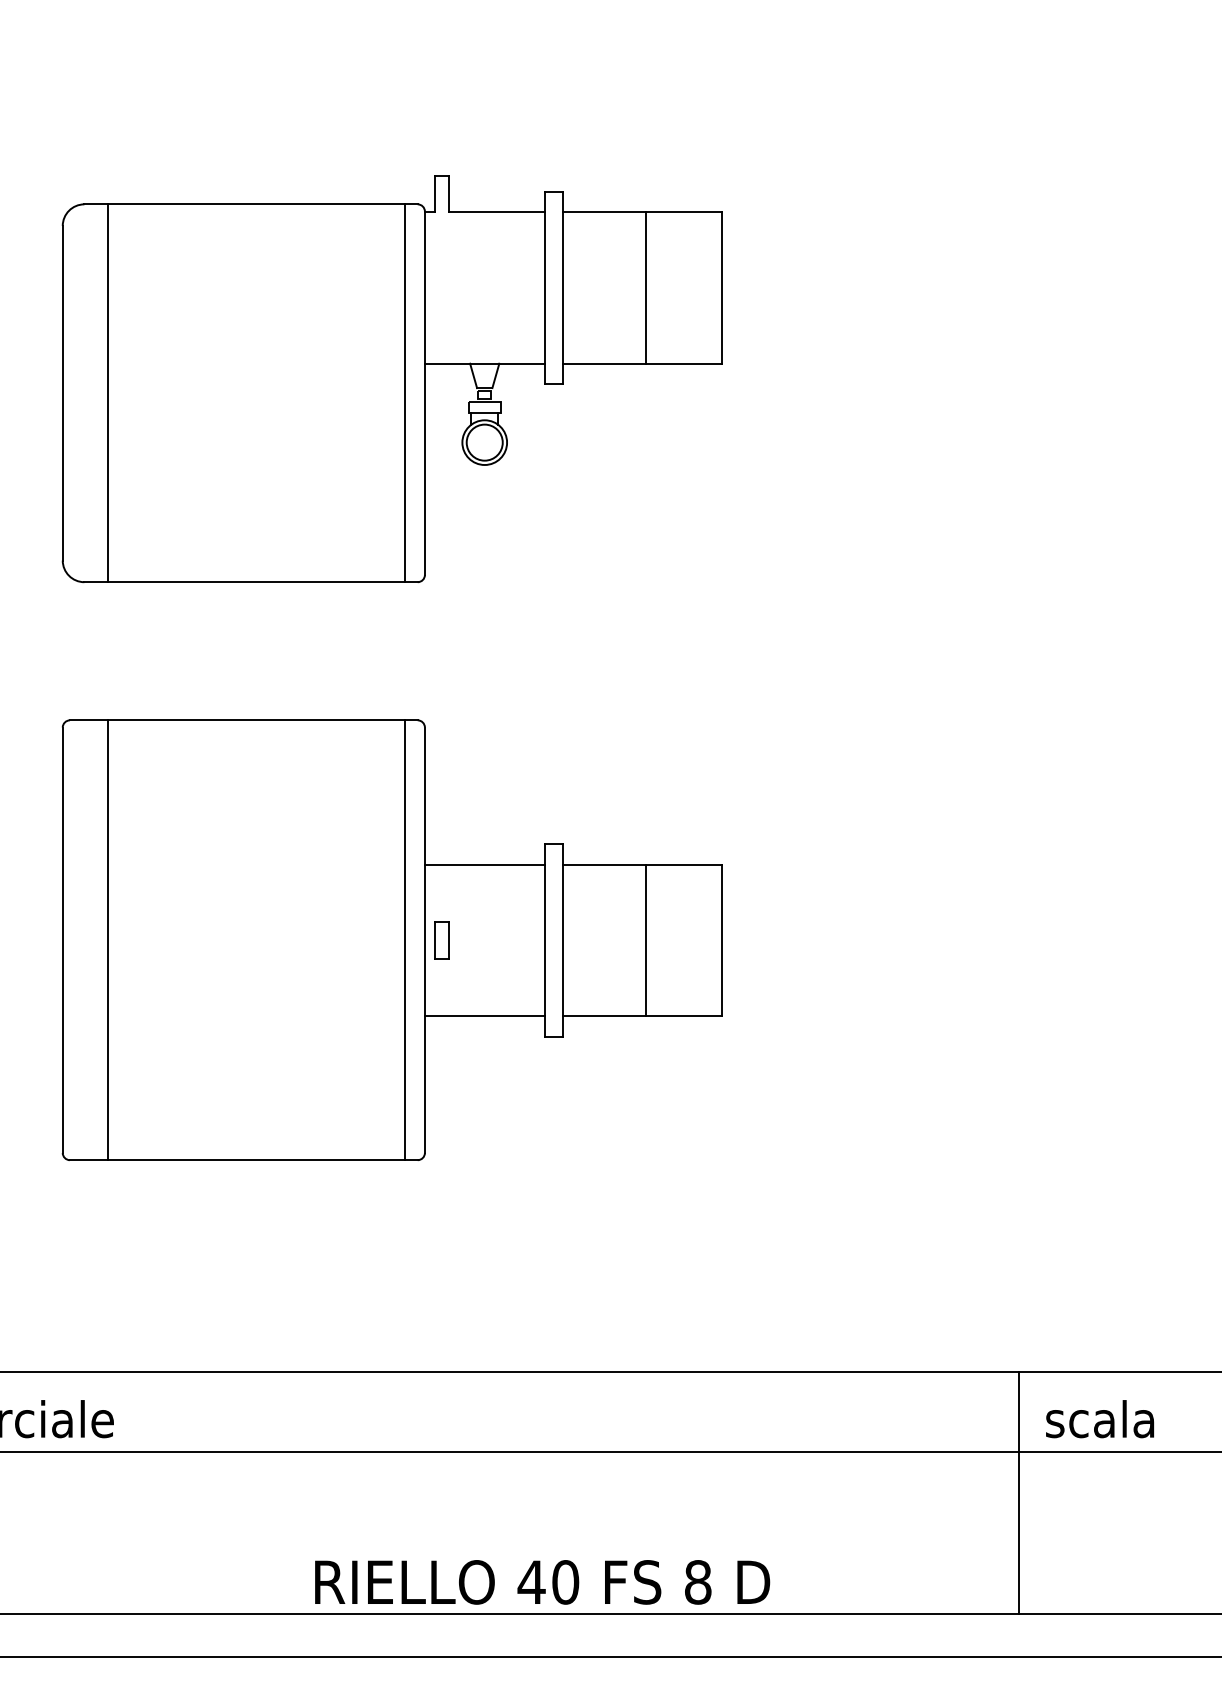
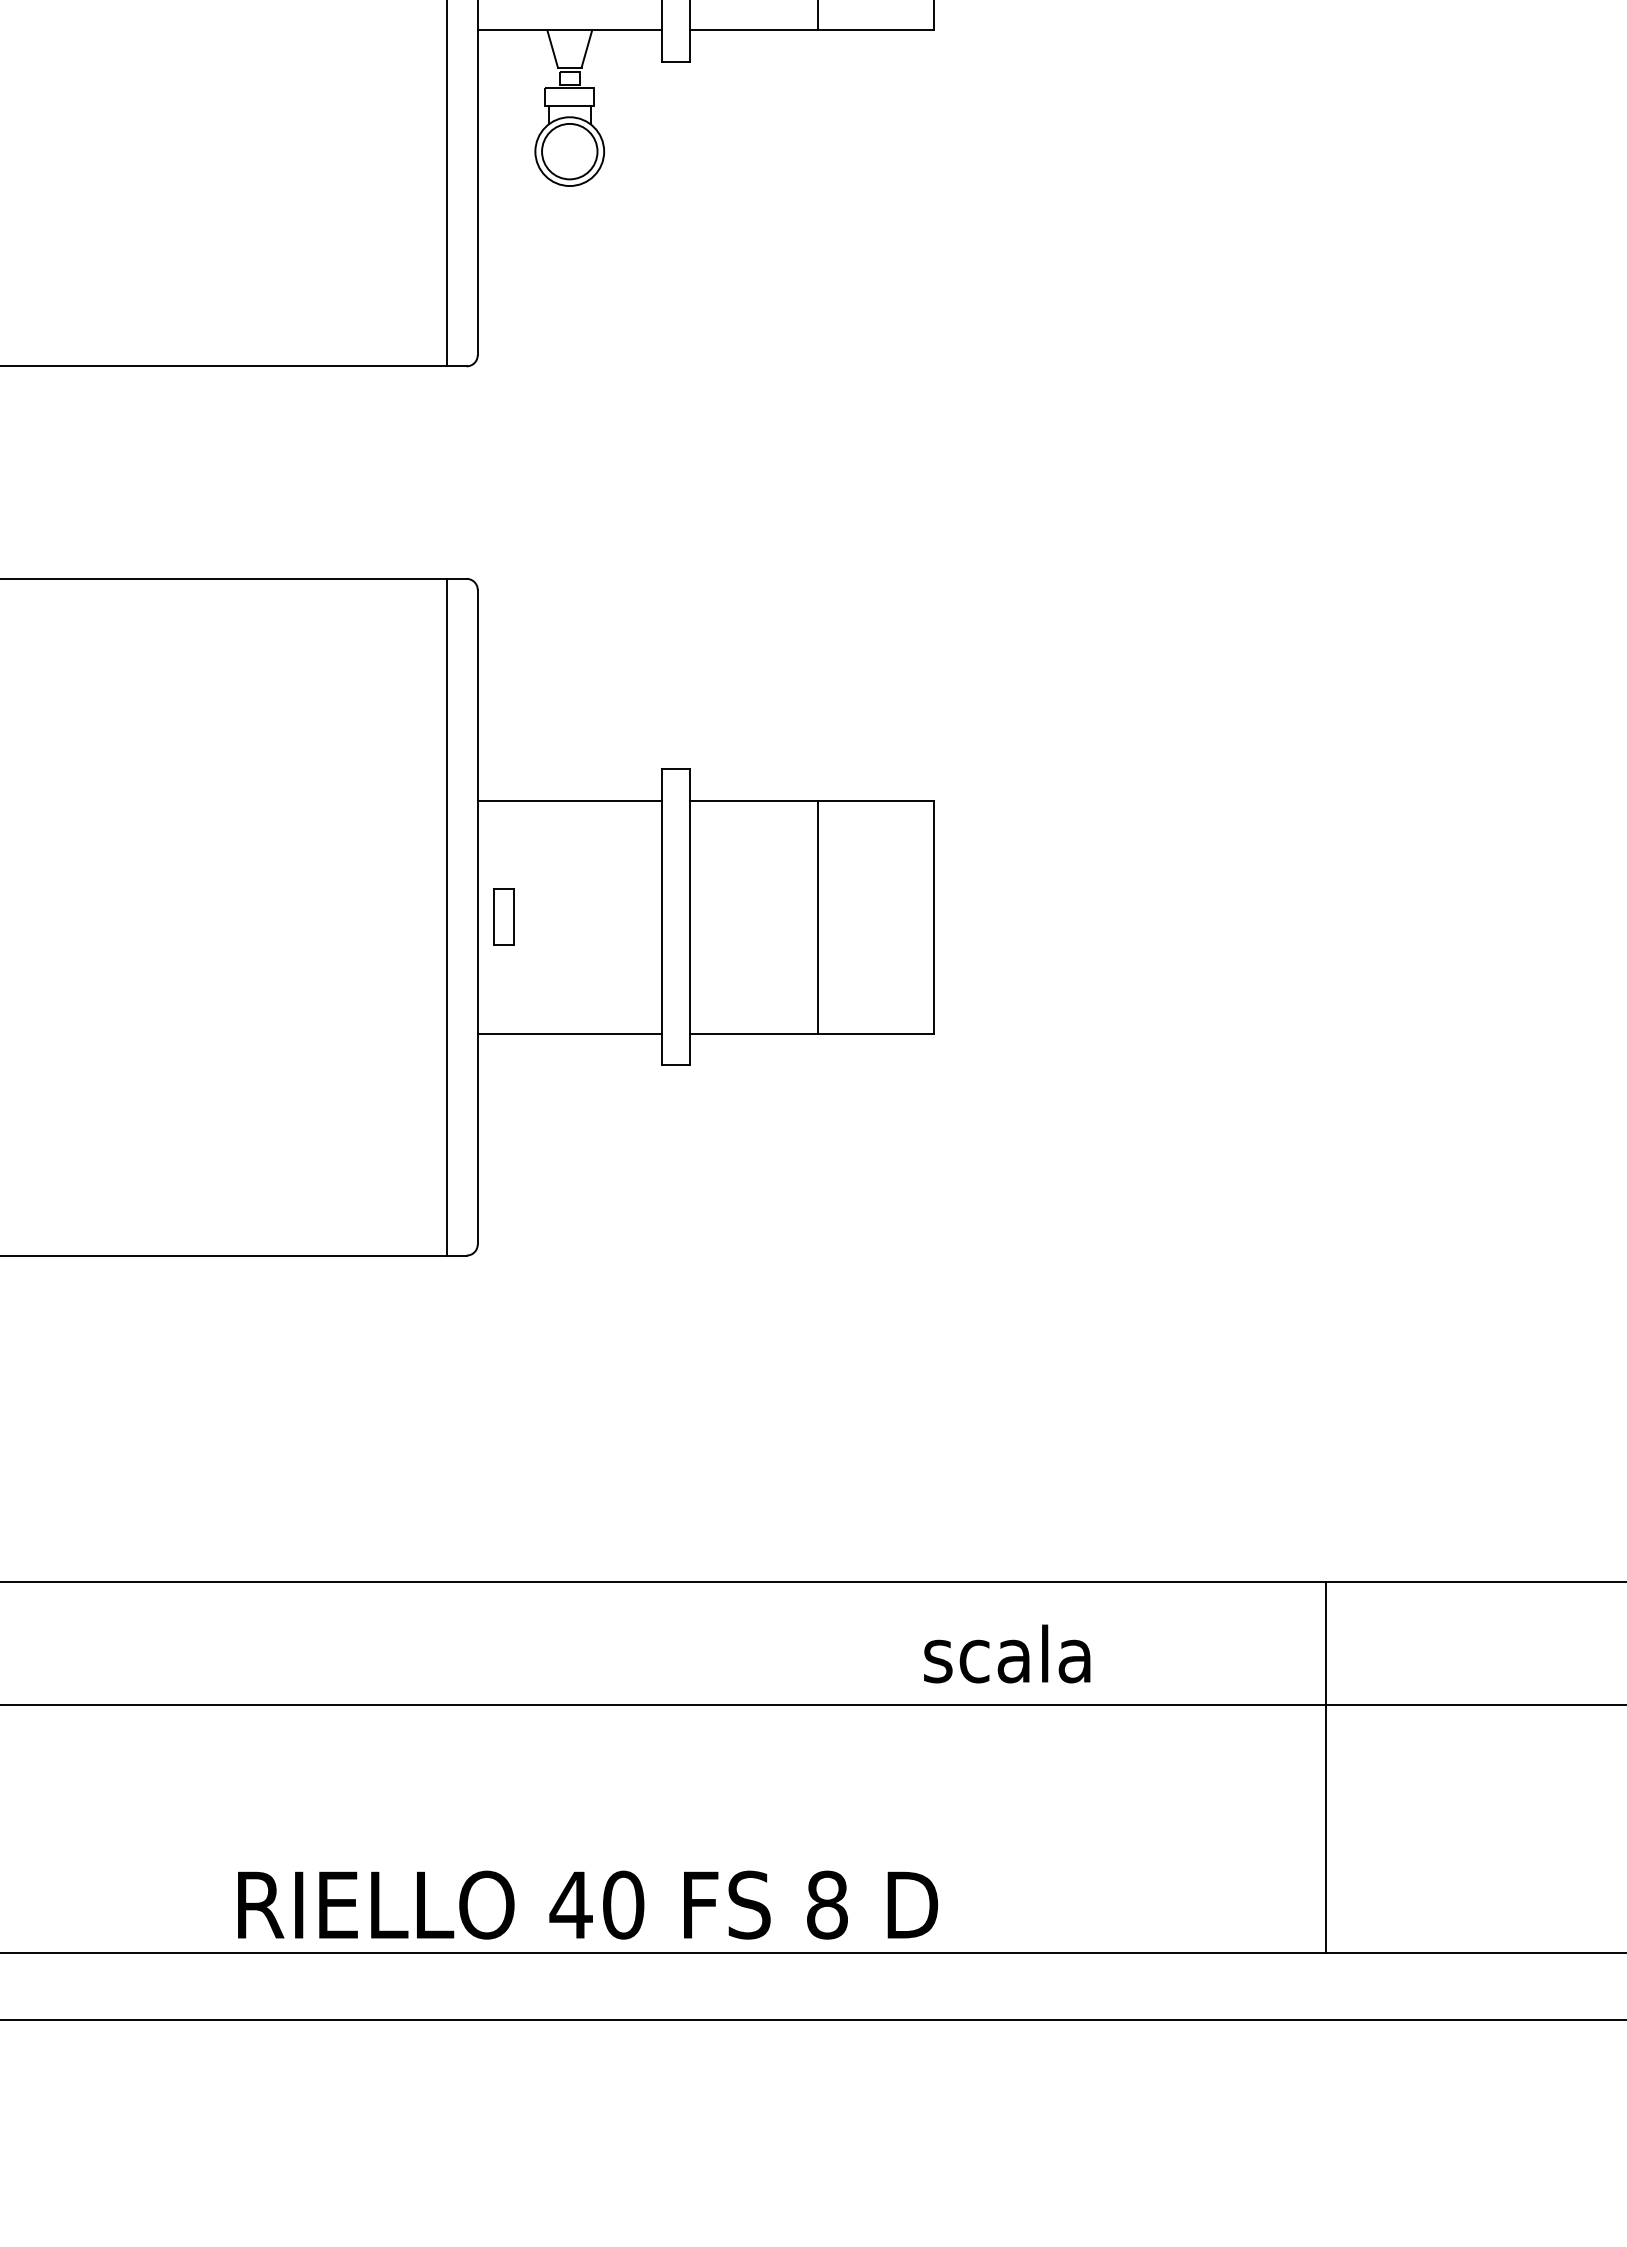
text: (1099, 1419) -> (1006, 1654), moved
line: (1019, 1492) -> (1326, 1766), moved
text: (542, 1582) -> (587, 1905), moved

